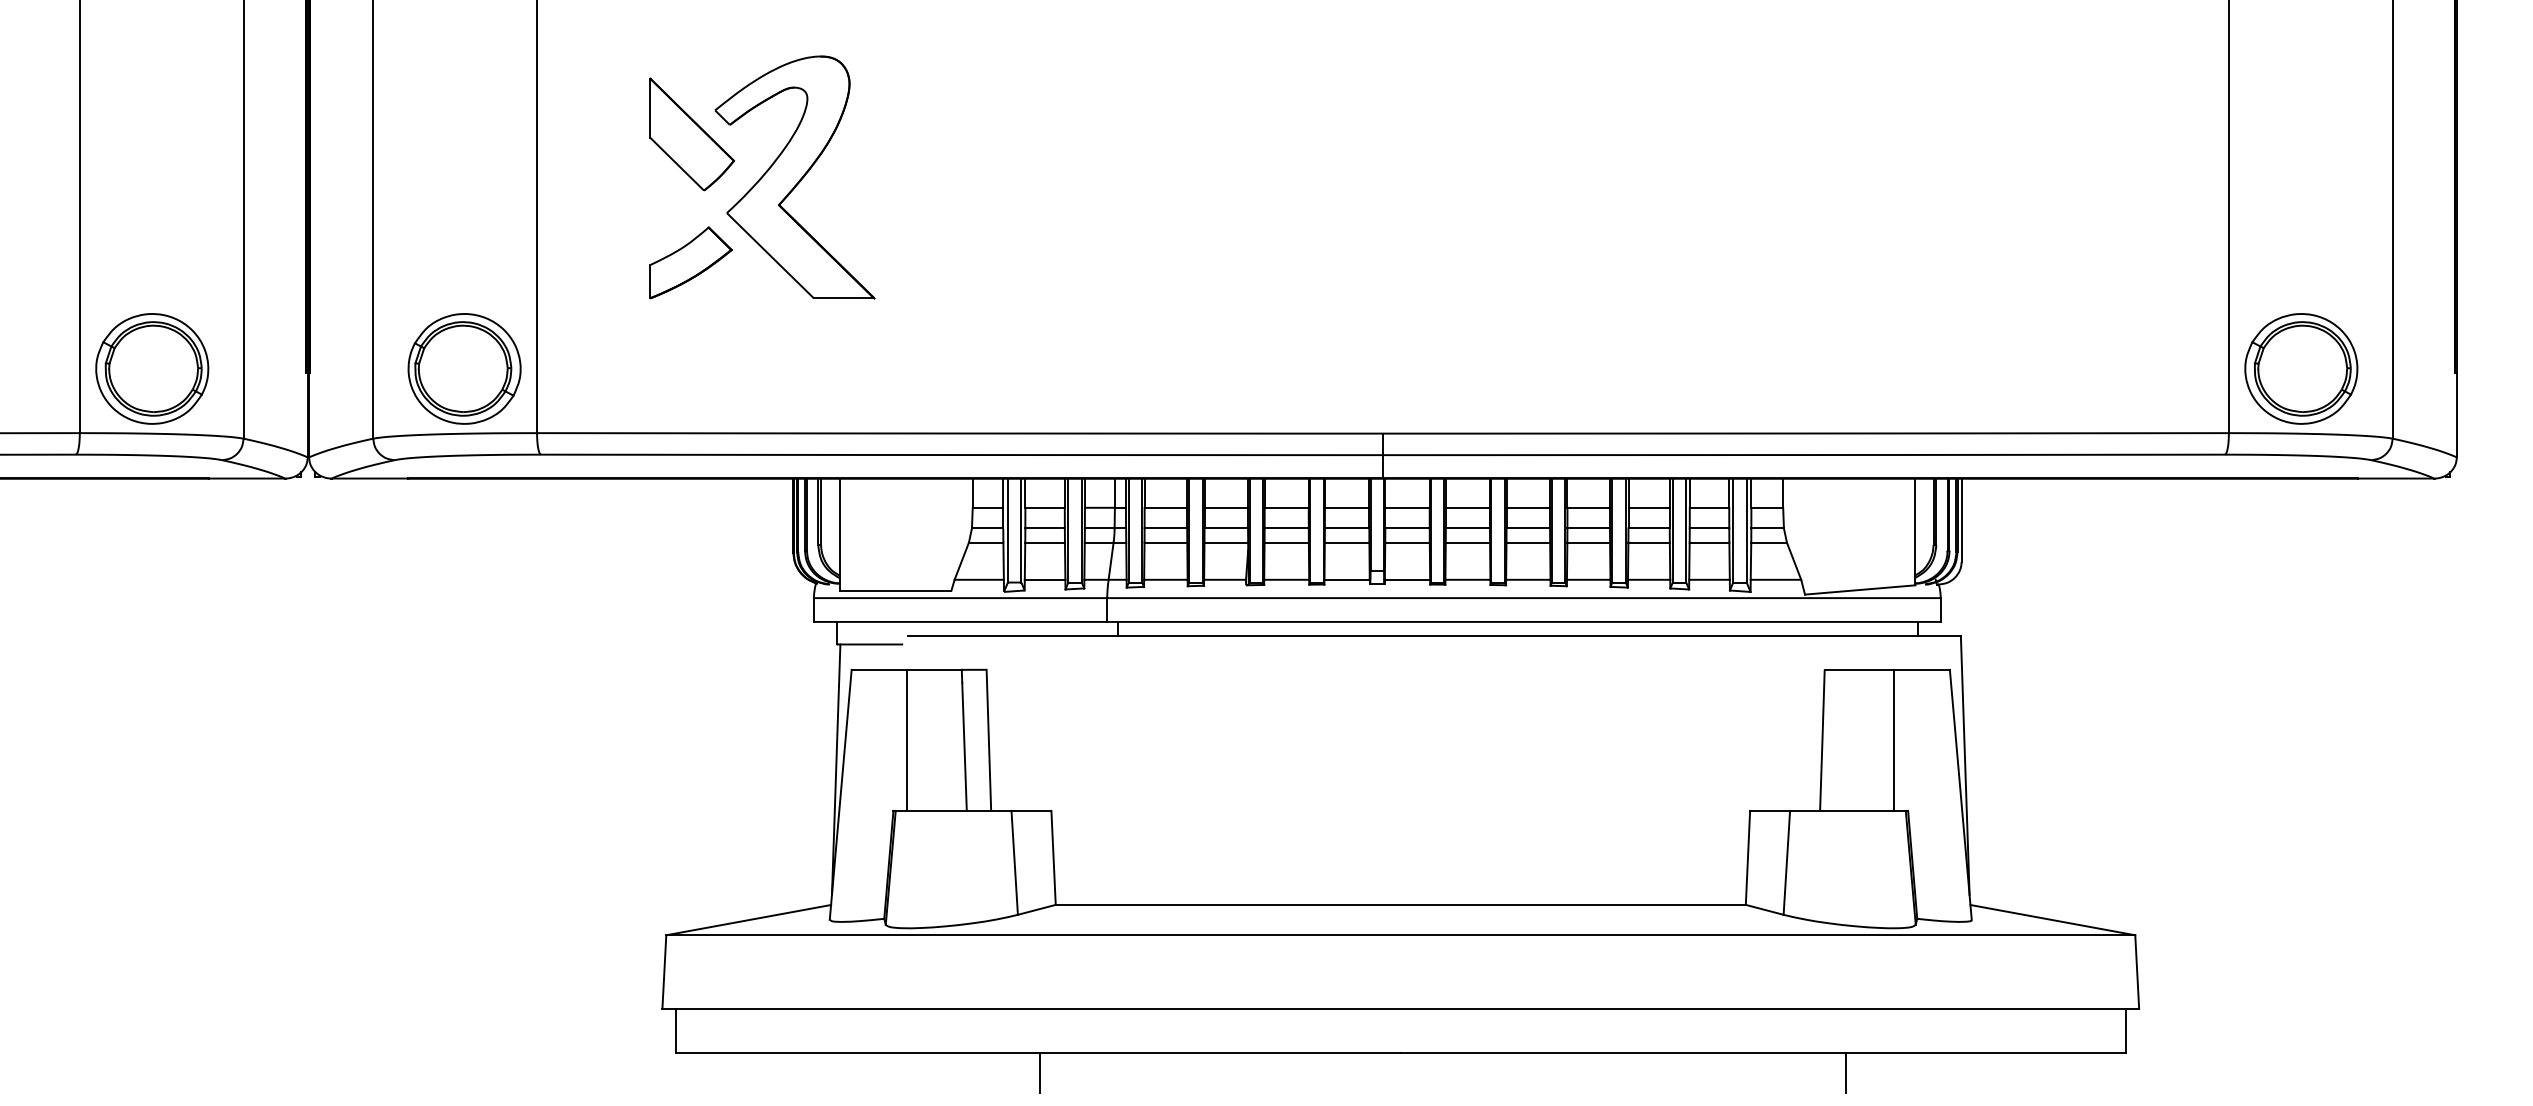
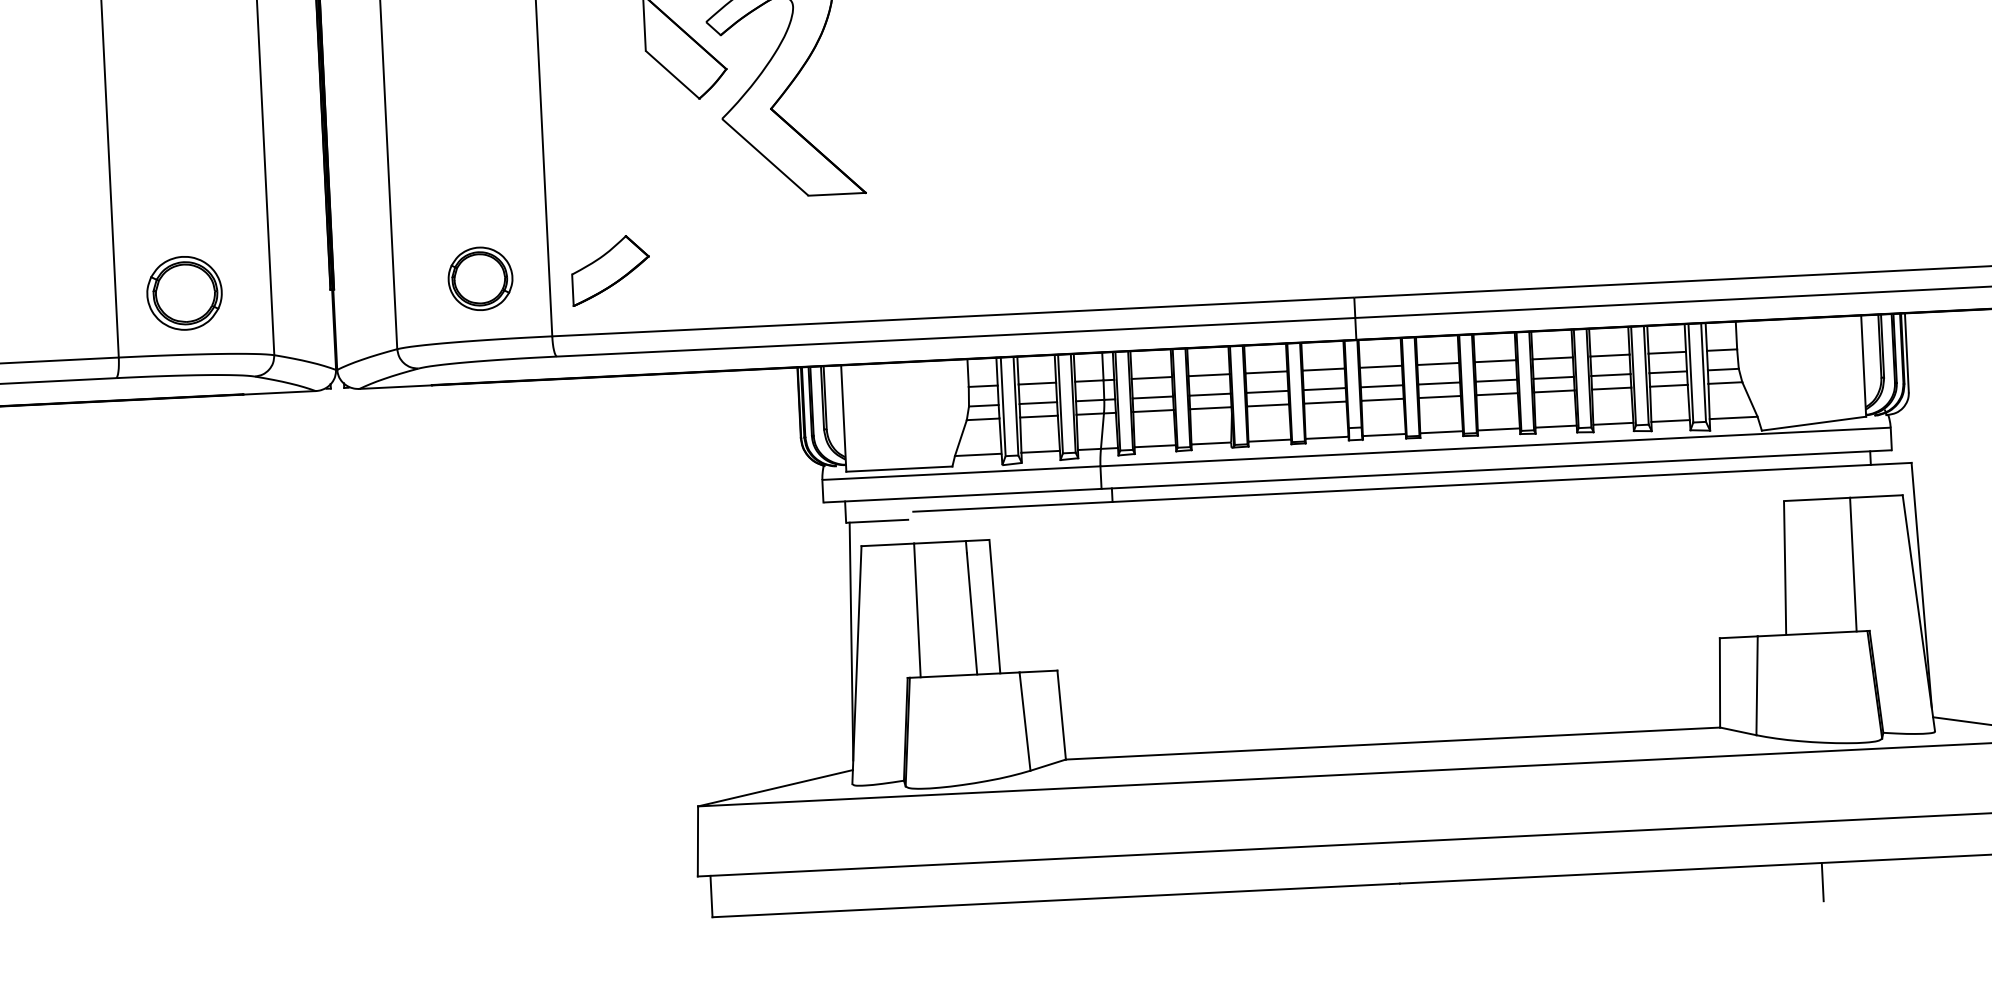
part: (690, 262) -> (610, 270), moved
part: (152, 368) -> (184, 292), size x0.7
part: (464, 368) -> (480, 278), size x0.6
line: (1039, 1072) -> (1058, 919), removed

